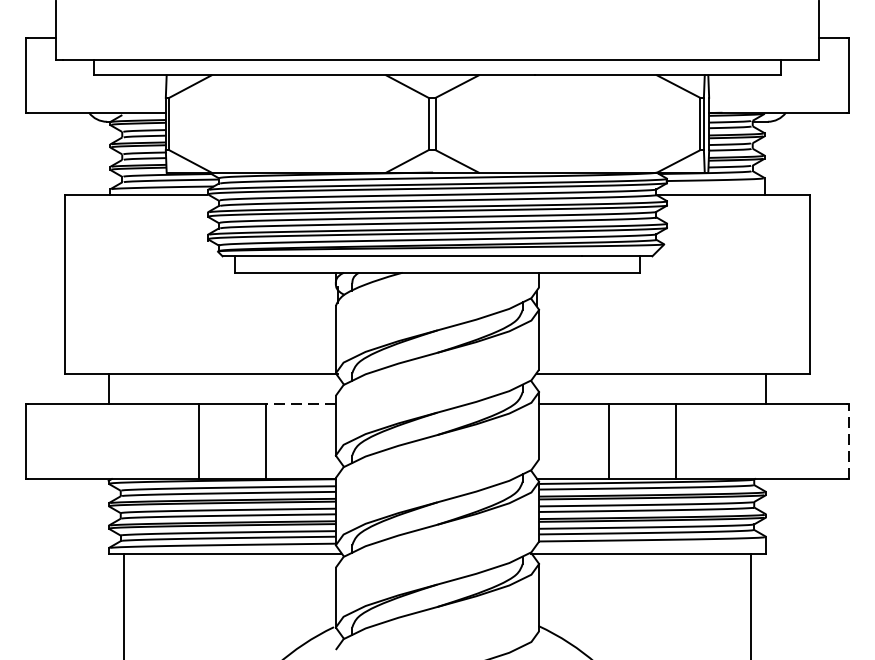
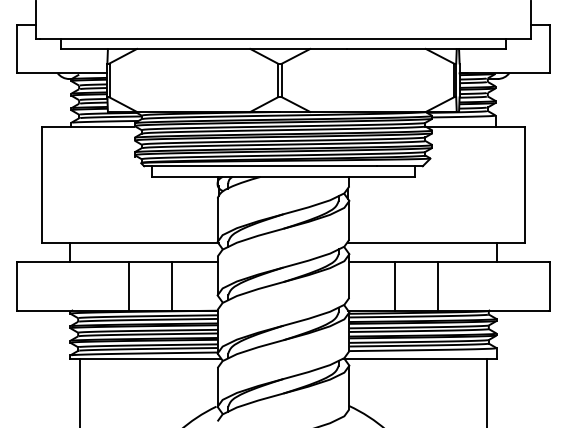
line: (301, 404) -> (195, 262), dashed -> solid
line: (847, 440) -> (549, 285), dashed -> solid

